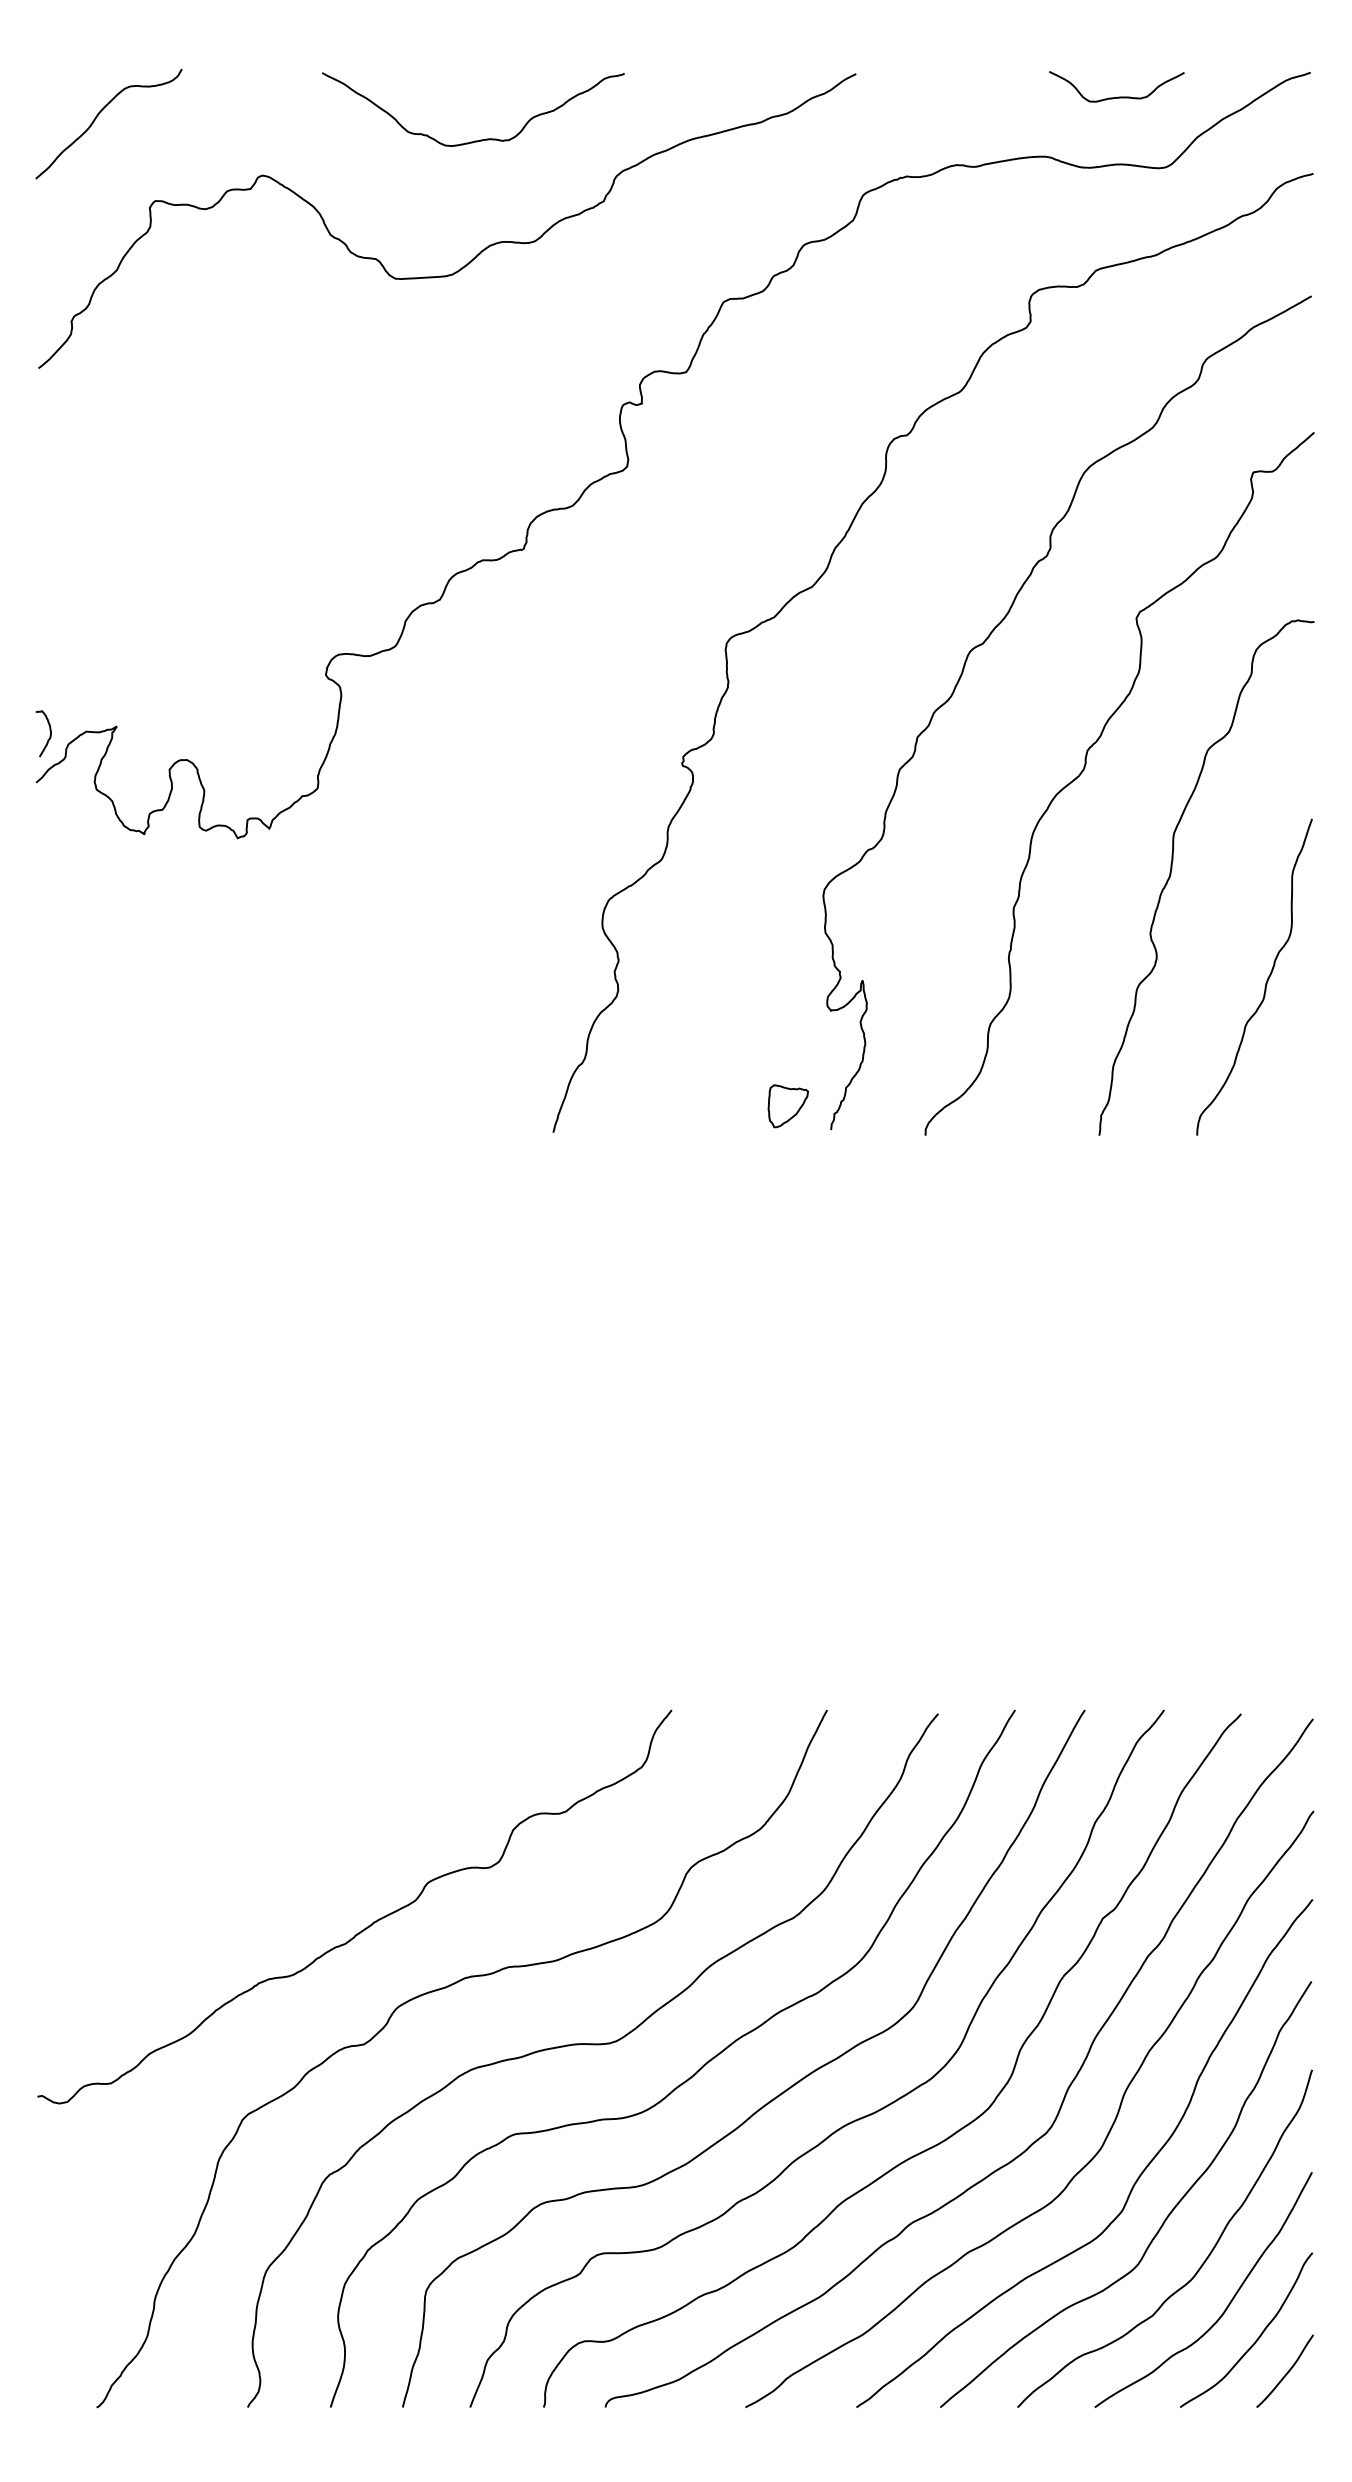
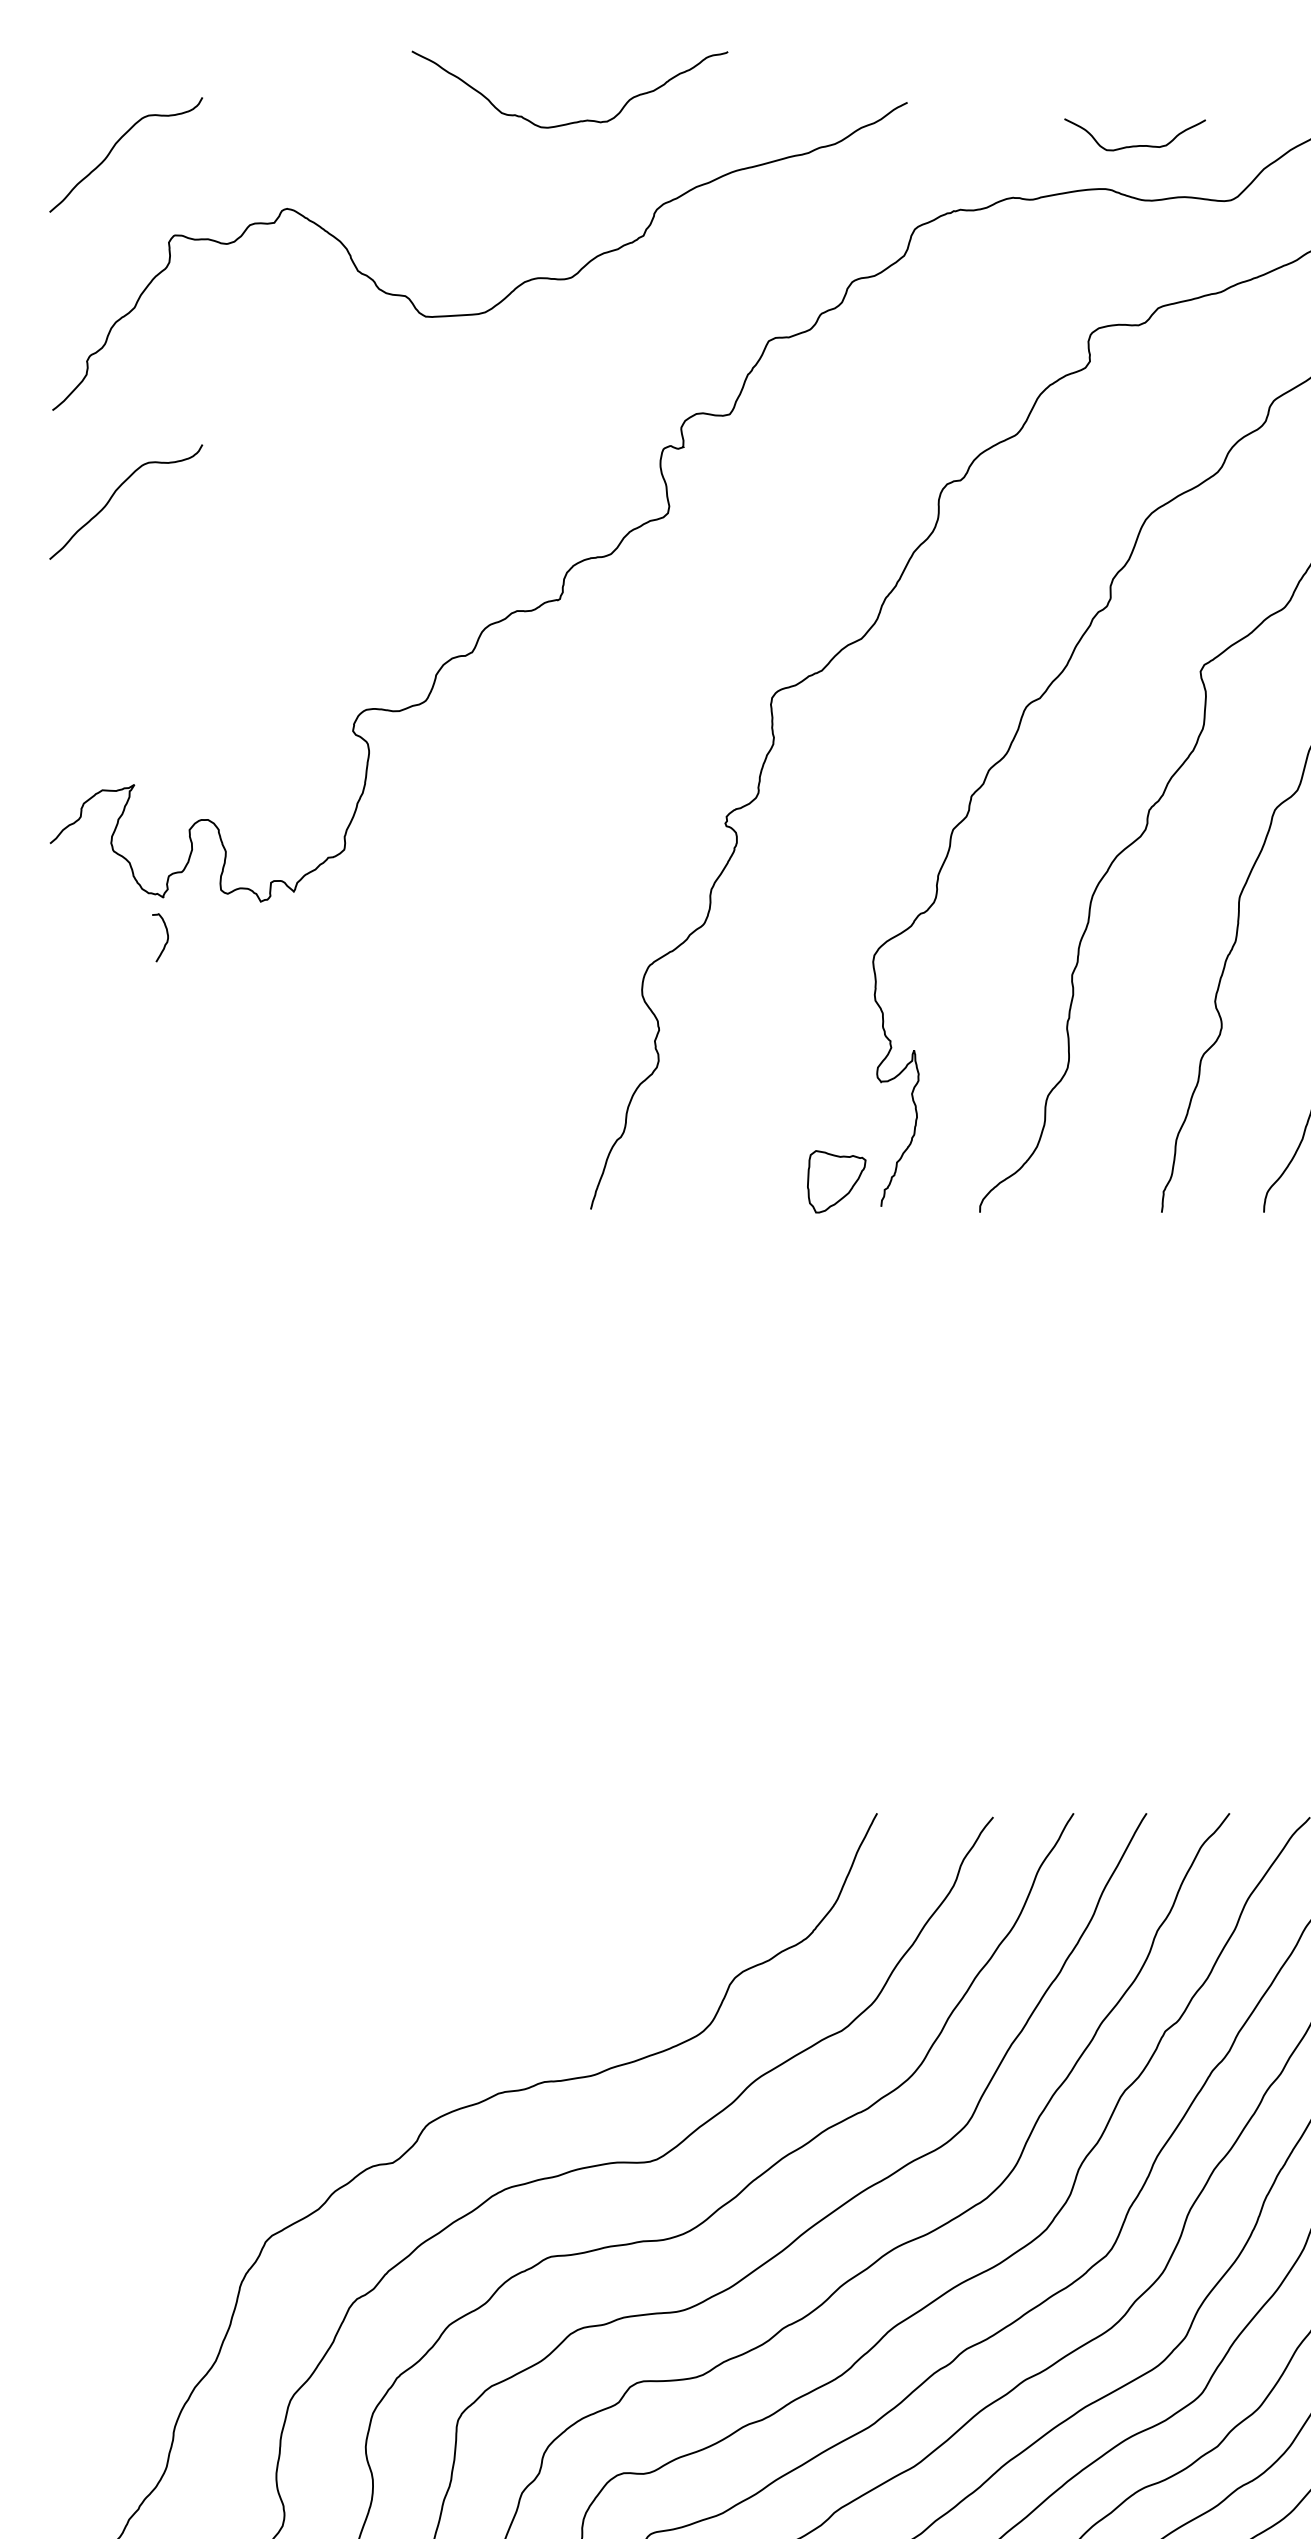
curve: (1118, 96) -> (1136, 144), moved
curve: (480, 139) -> (577, 120), moved
curve: (97, 449) -> (114, 495), added
curve: (49, 735) -> (166, 939), moved
part: (787, 1106) -> (835, 1182), size x1.4
curve: (368, 1925) -> (397, 2038), removed

